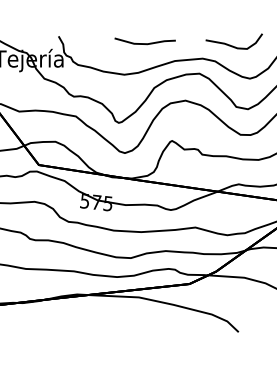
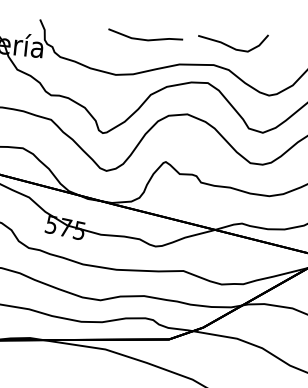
curve: (233, 45) -> (231, 45), moved

